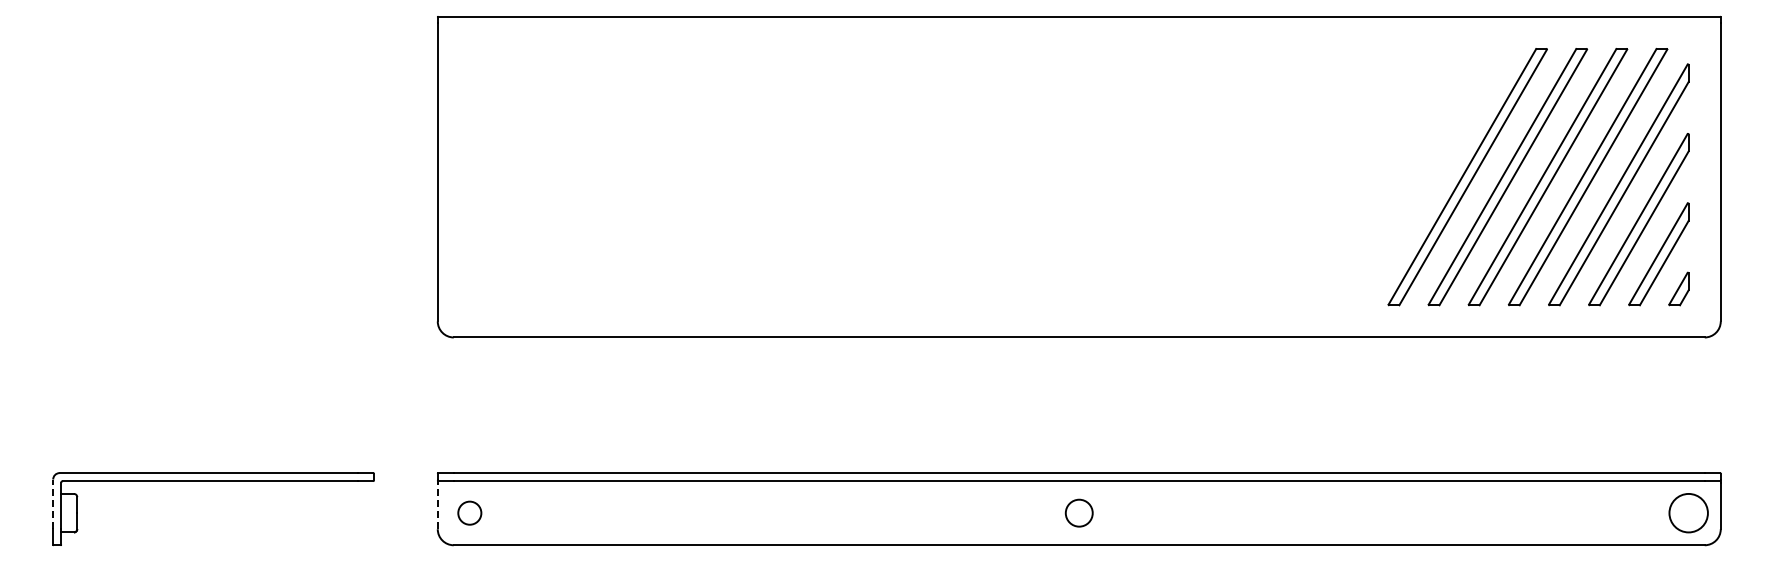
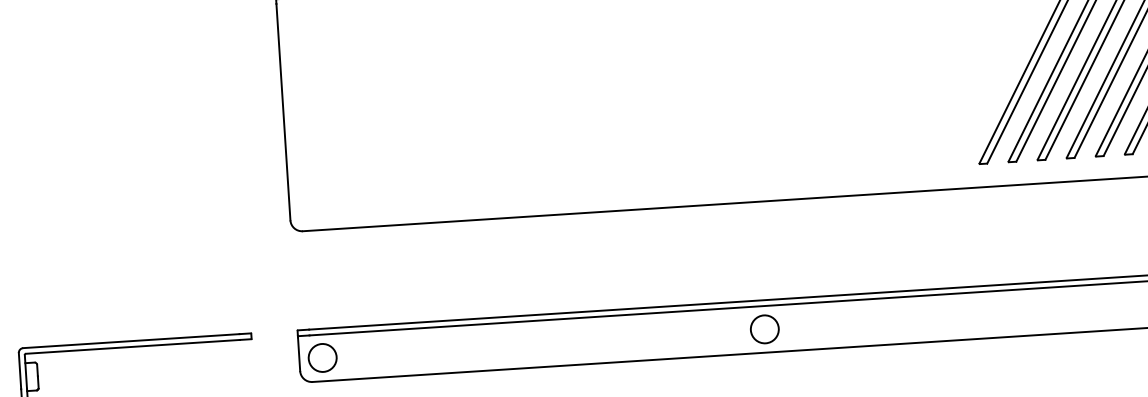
line: (53, 504) -> (20, 371), dashed -> solid
line: (437, 505) -> (298, 353), dashed -> solid
circle: (469, 512) -> (322, 357), size x1.67
circle: (1079, 512) -> (764, 328), size x1.43

